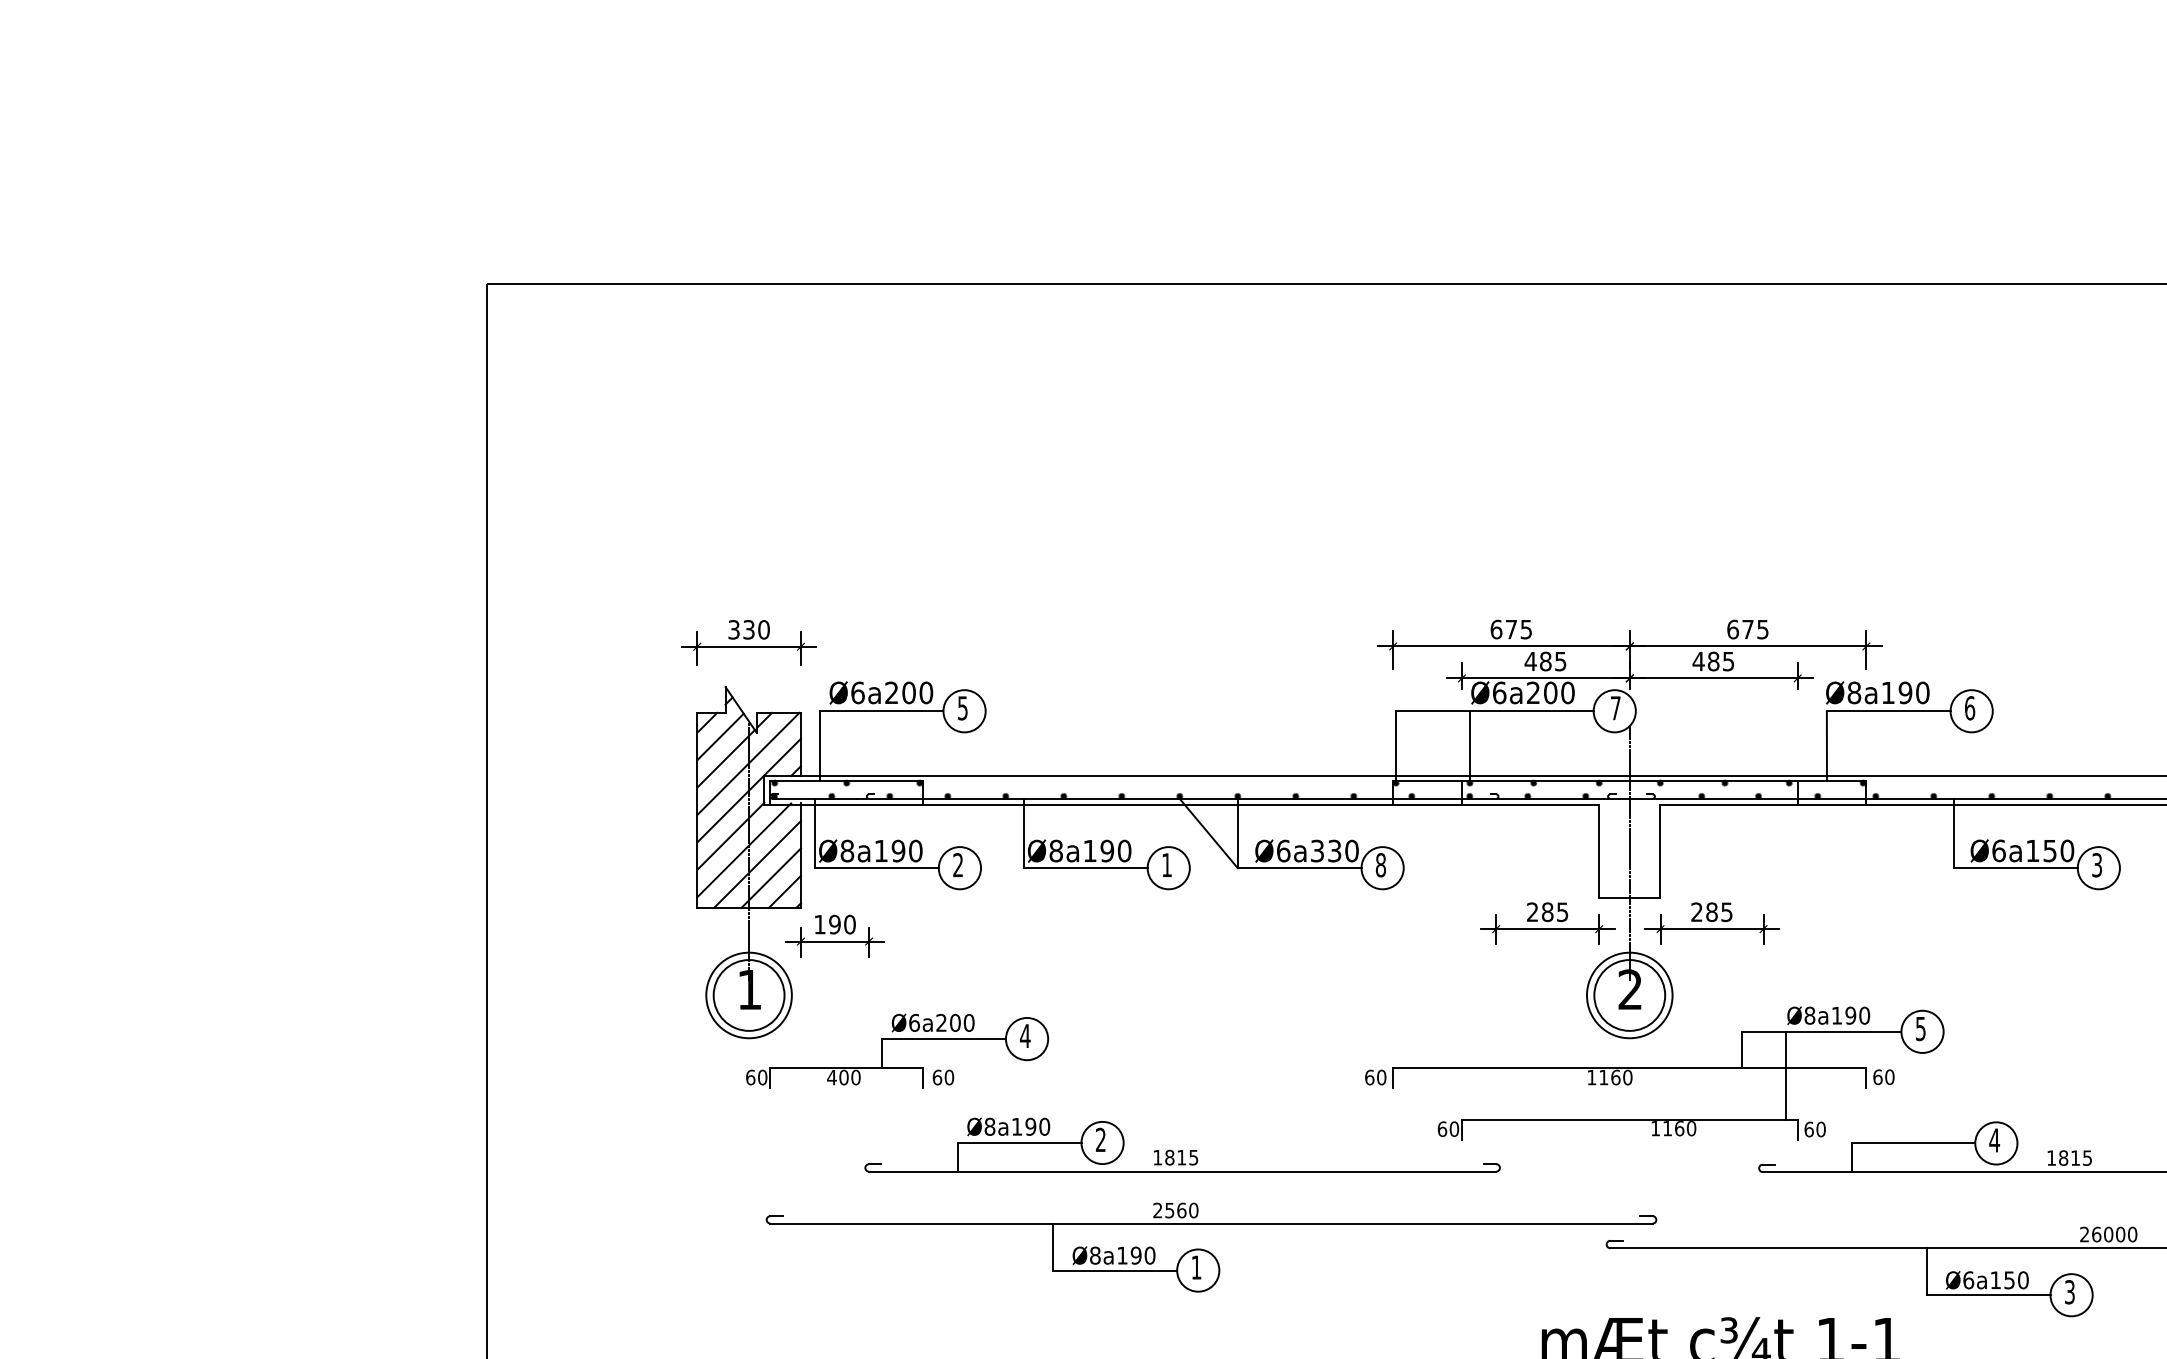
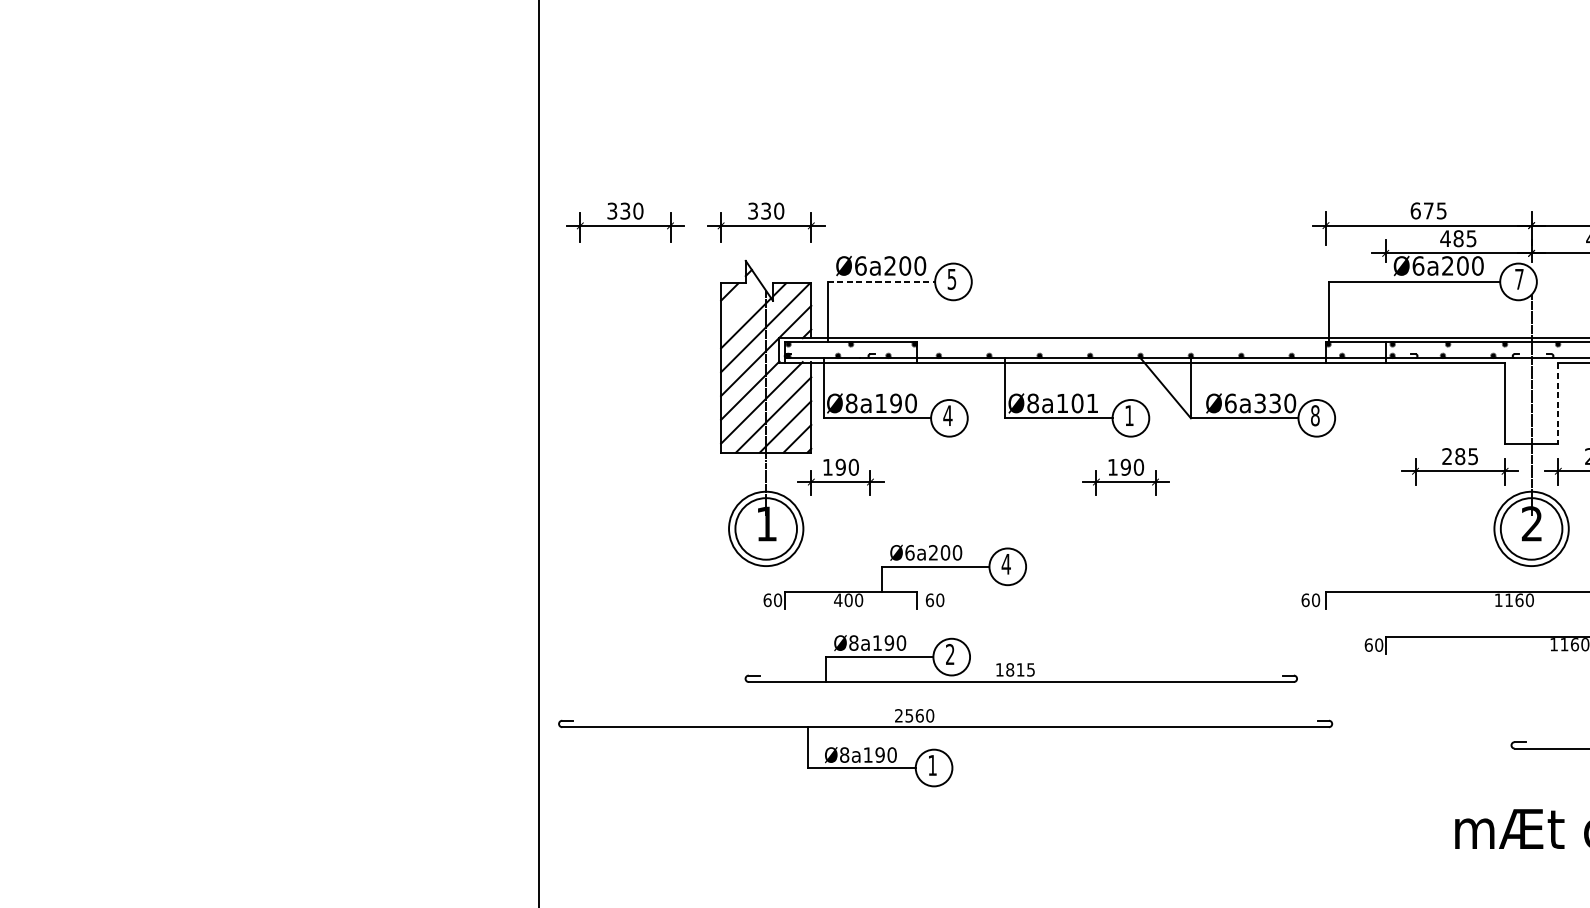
part: (586, 642) -> (624, 222), added
line: (881, 711) -> (881, 282), solid -> dashed
line: (720, 736) -> (741, 303), removed
line: (1469, 745) -> (1392, 311), removed
text: (1115, 850) -> (1084, 402), Ø8a190 -> Ø8a101
line: (1660, 851) -> (1558, 403), solid -> dashed
text: (957, 865) -> (947, 415), 2 -> 4
part: (1162, 935) -> (1125, 476), added
part: (1182, 1144) -> (1021, 658), moved
part: (1211, 1247) -> (945, 747), moved

